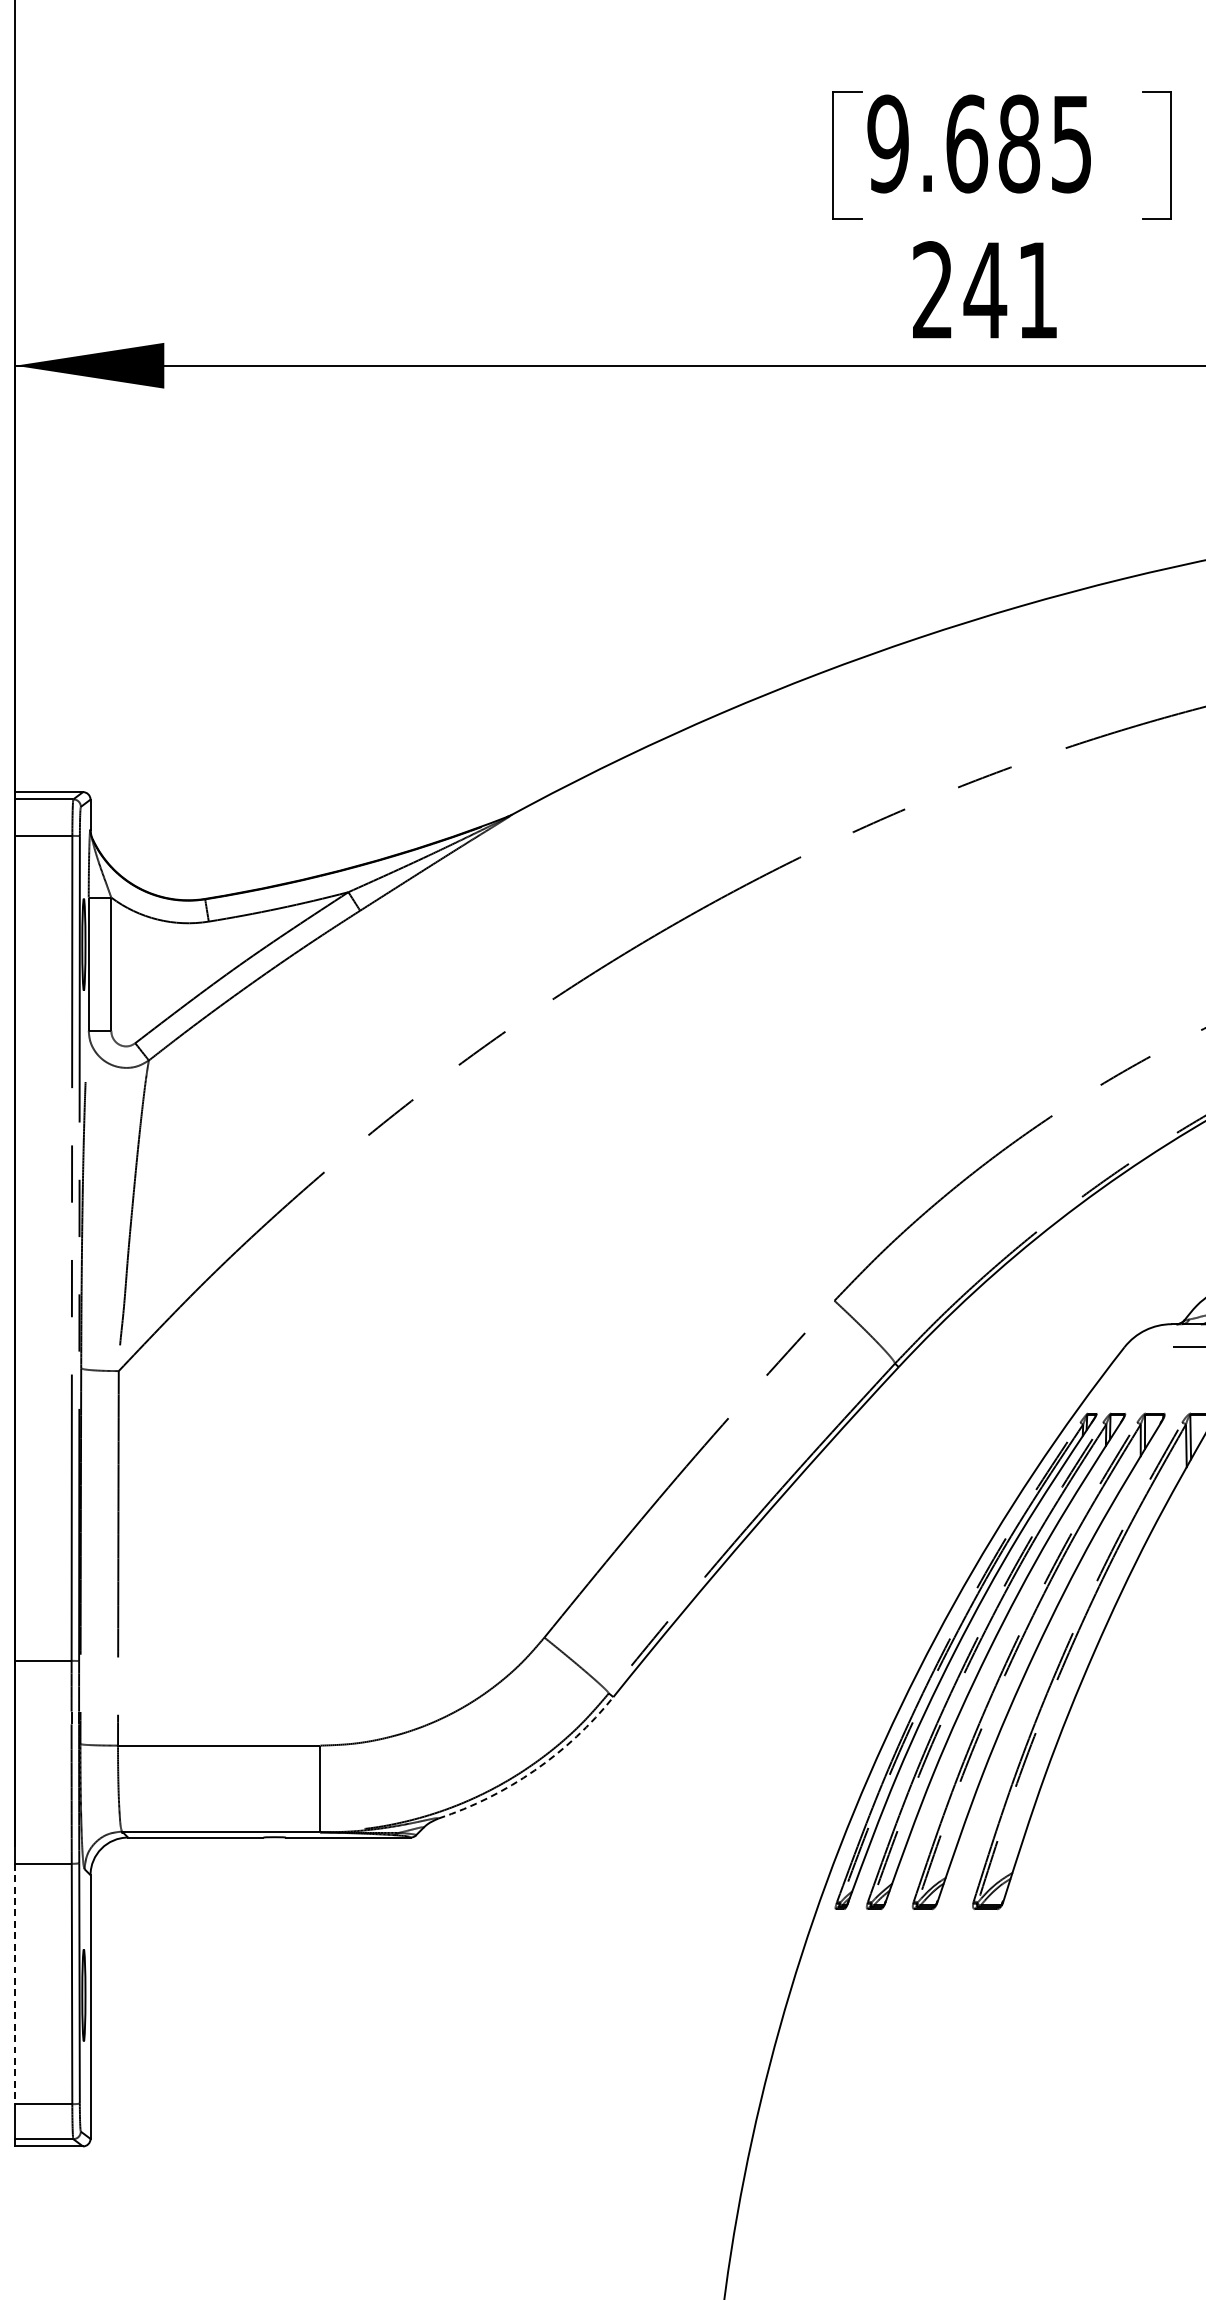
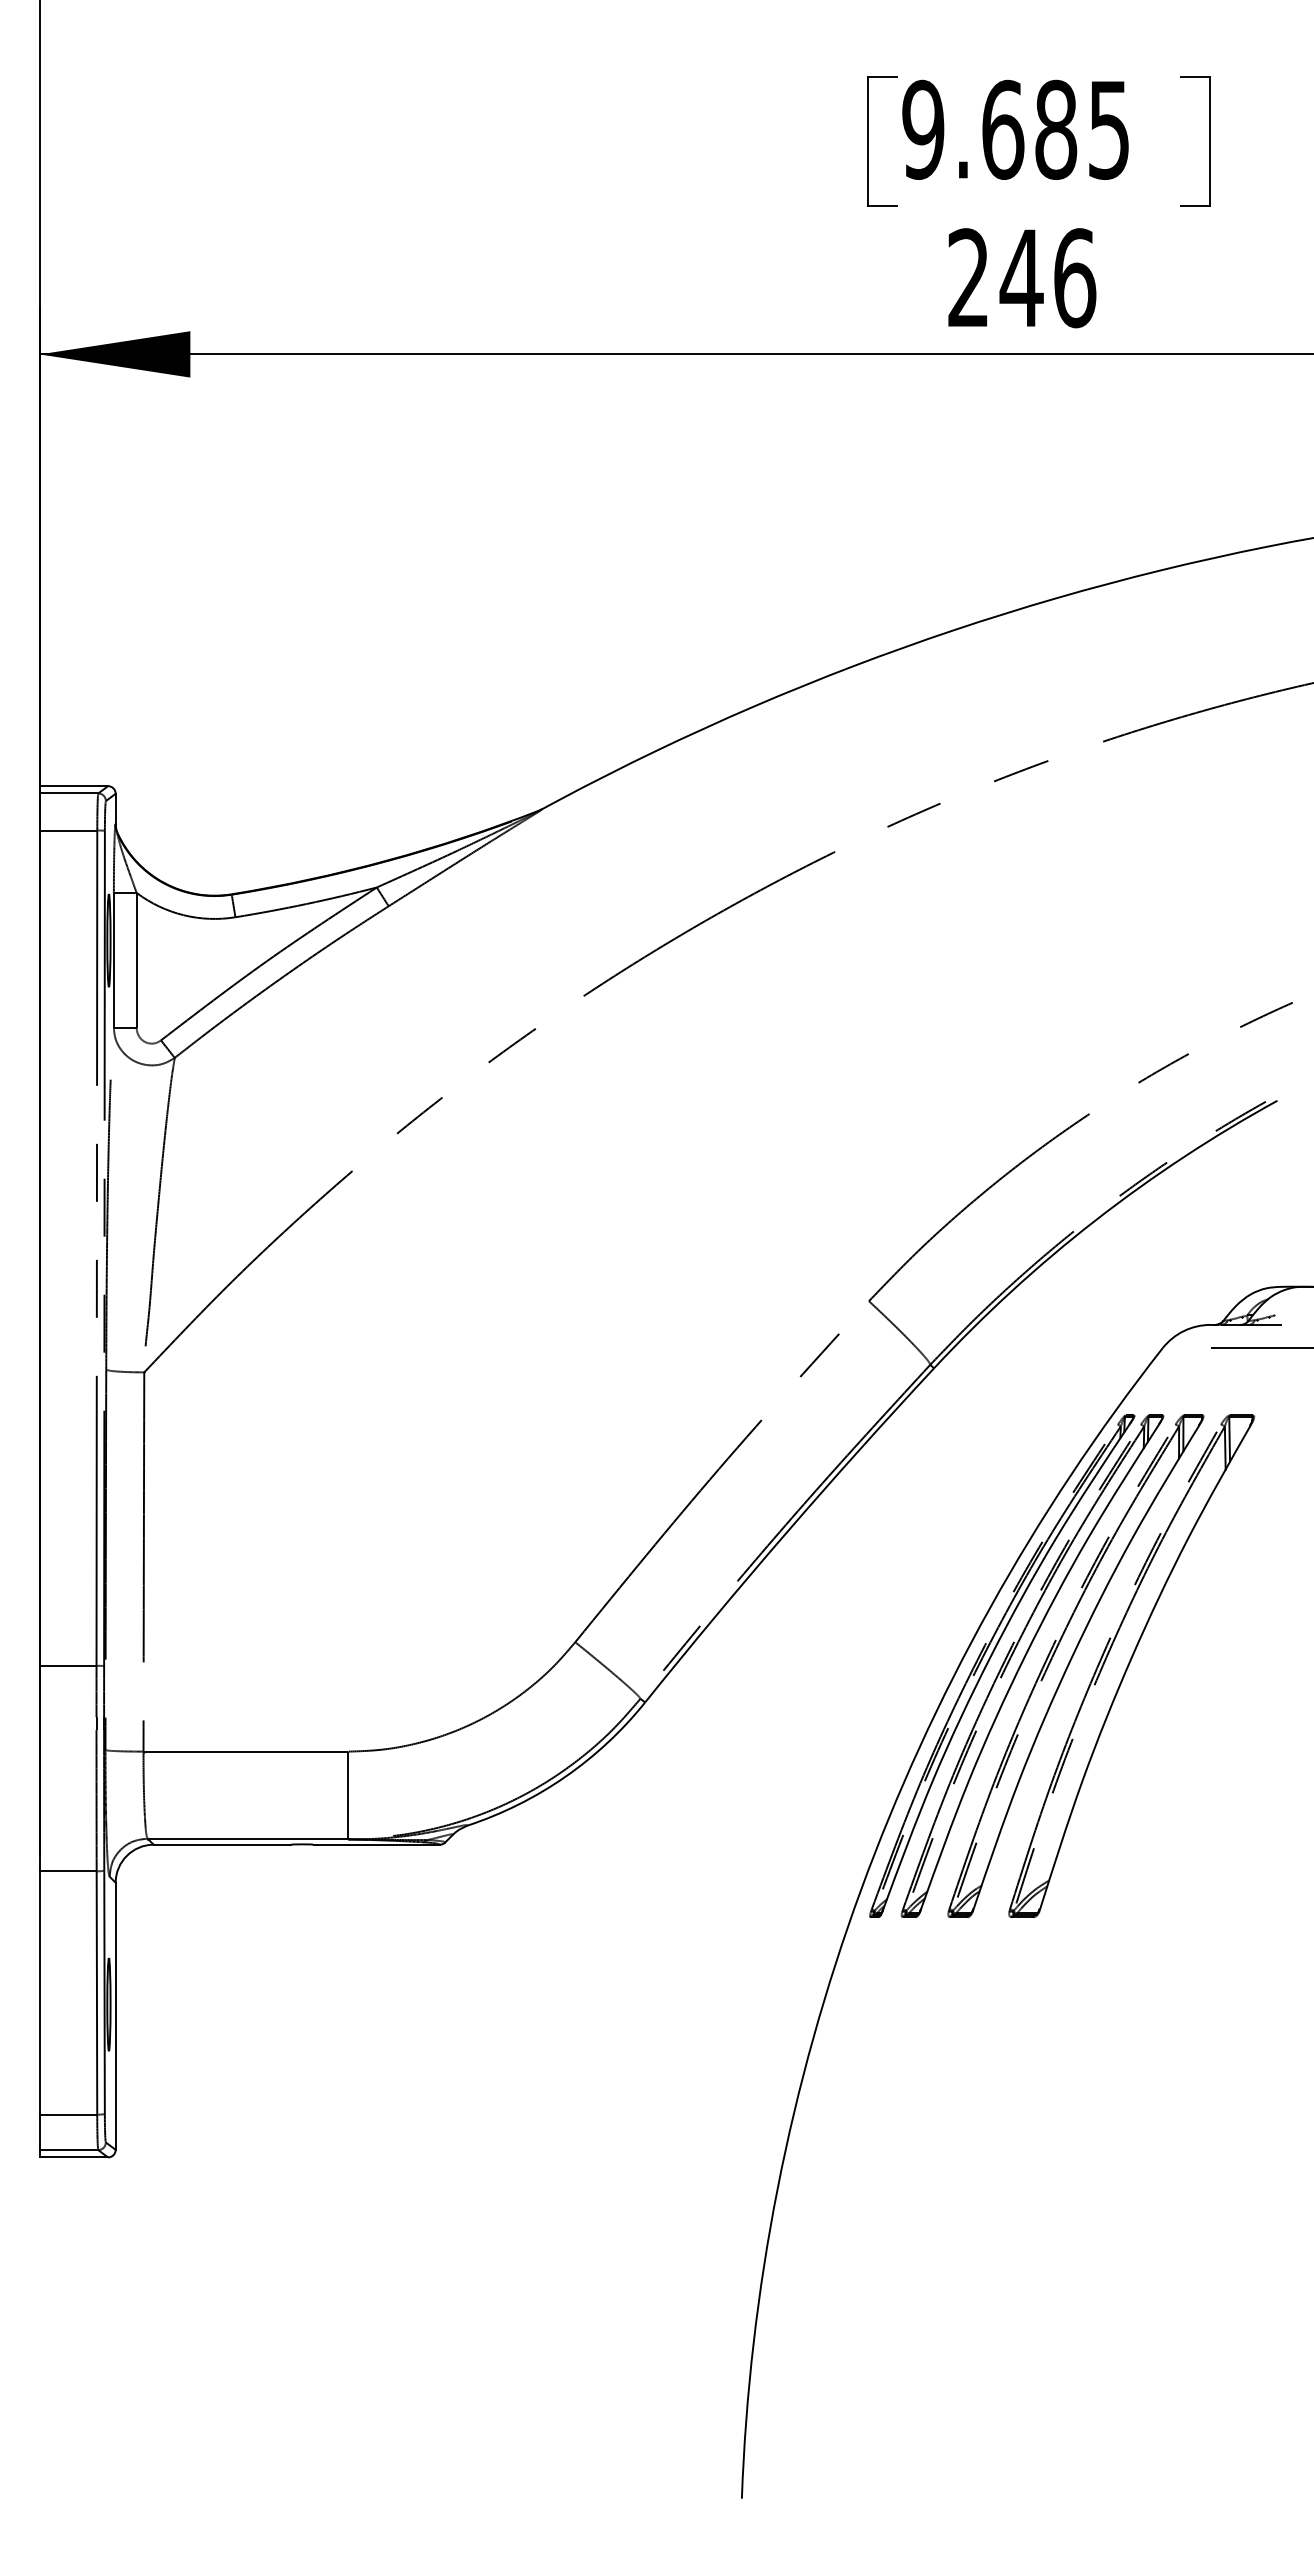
text: (1038, 290) -> (1075, 278), 241 -> 246
arc: (534, 1770) -> (565, 1776), dashed -> solid
line: (15, 1983) -> (39, 1992), dashed -> solid

